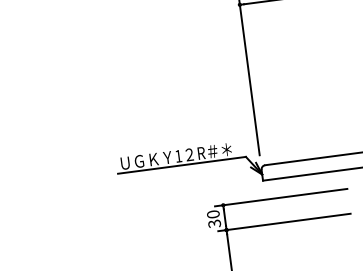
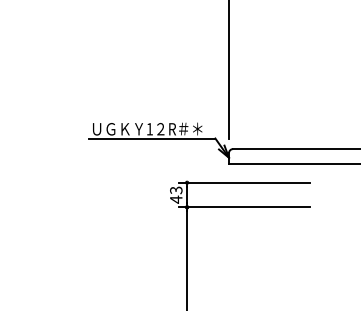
text: (214, 218) -> (176, 194), 30 -> 43

